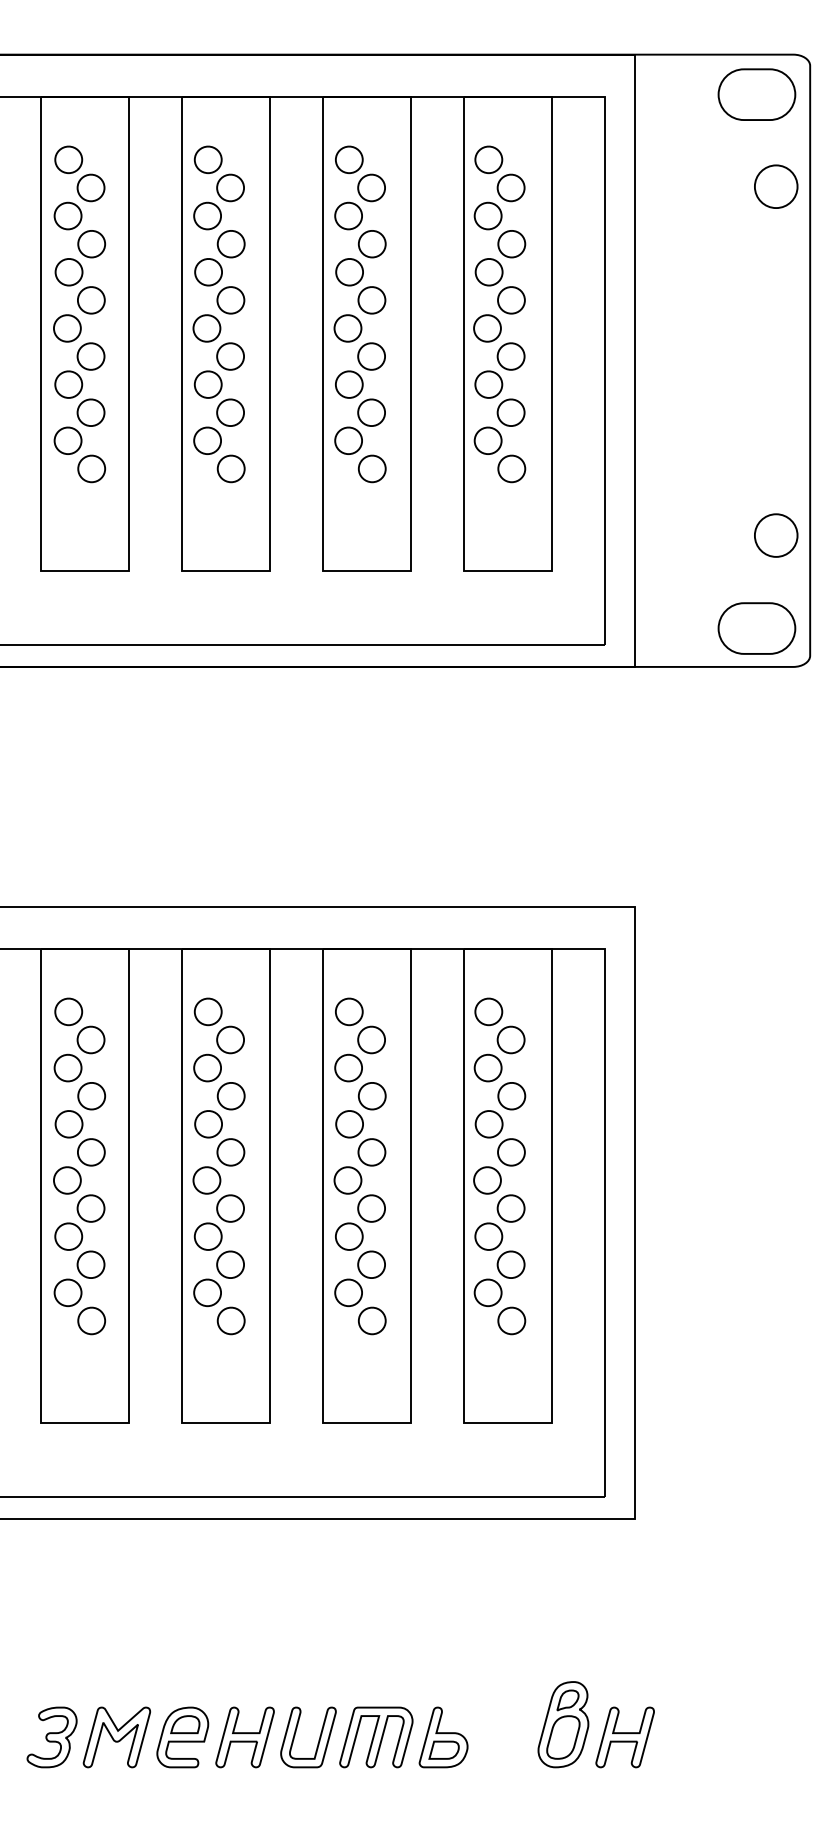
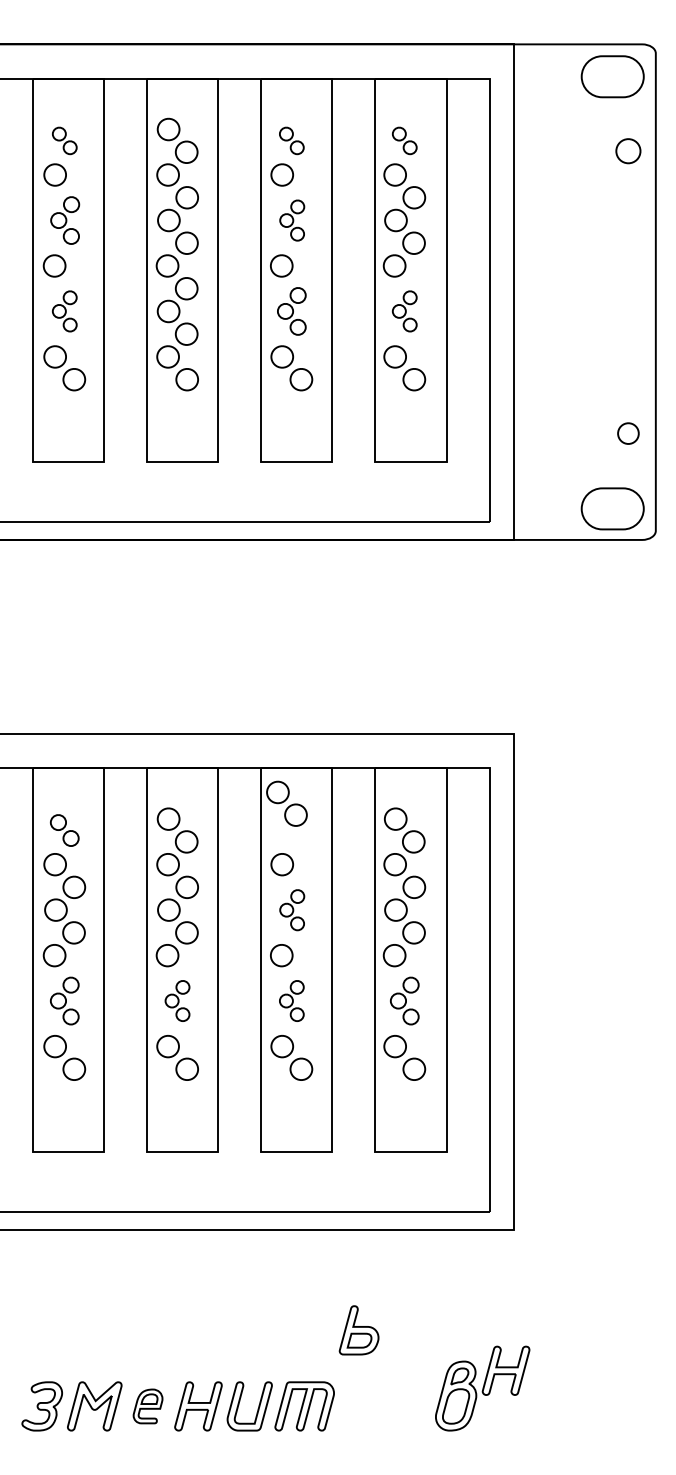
part: (79, 173) -> (64, 140), size x0.6
part: (360, 173) -> (291, 140), size x0.6
part: (499, 173) -> (404, 140), size x0.6
part: (776, 186) -> (628, 151), size x0.7
part: (80, 272) -> (65, 220), size x0.7
part: (360, 272) -> (291, 220), size x0.6
part: (79, 384) -> (64, 311), size x0.6
part: (360, 384) -> (291, 311), size x0.7
part: (499, 384) -> (404, 311), size x0.6
part: (776, 535) -> (628, 433), size x0.6
part: (79, 1025) -> (64, 830), size x0.7
part: (360, 1025) -> (287, 803), moved
part: (360, 1124) -> (291, 910), size x0.6
part: (79, 1236) -> (64, 1000), size x0.7
part: (218, 1236) -> (176, 1000), size x0.6
part: (360, 1236) -> (291, 1000), size x0.6
part: (499, 1236) -> (404, 1000), size x0.7
part: (182, 1737) -> (147, 1406), size x0.7
part: (443, 1737) -> (359, 1330), moved
part: (624, 1737) -> (505, 1370), moved

